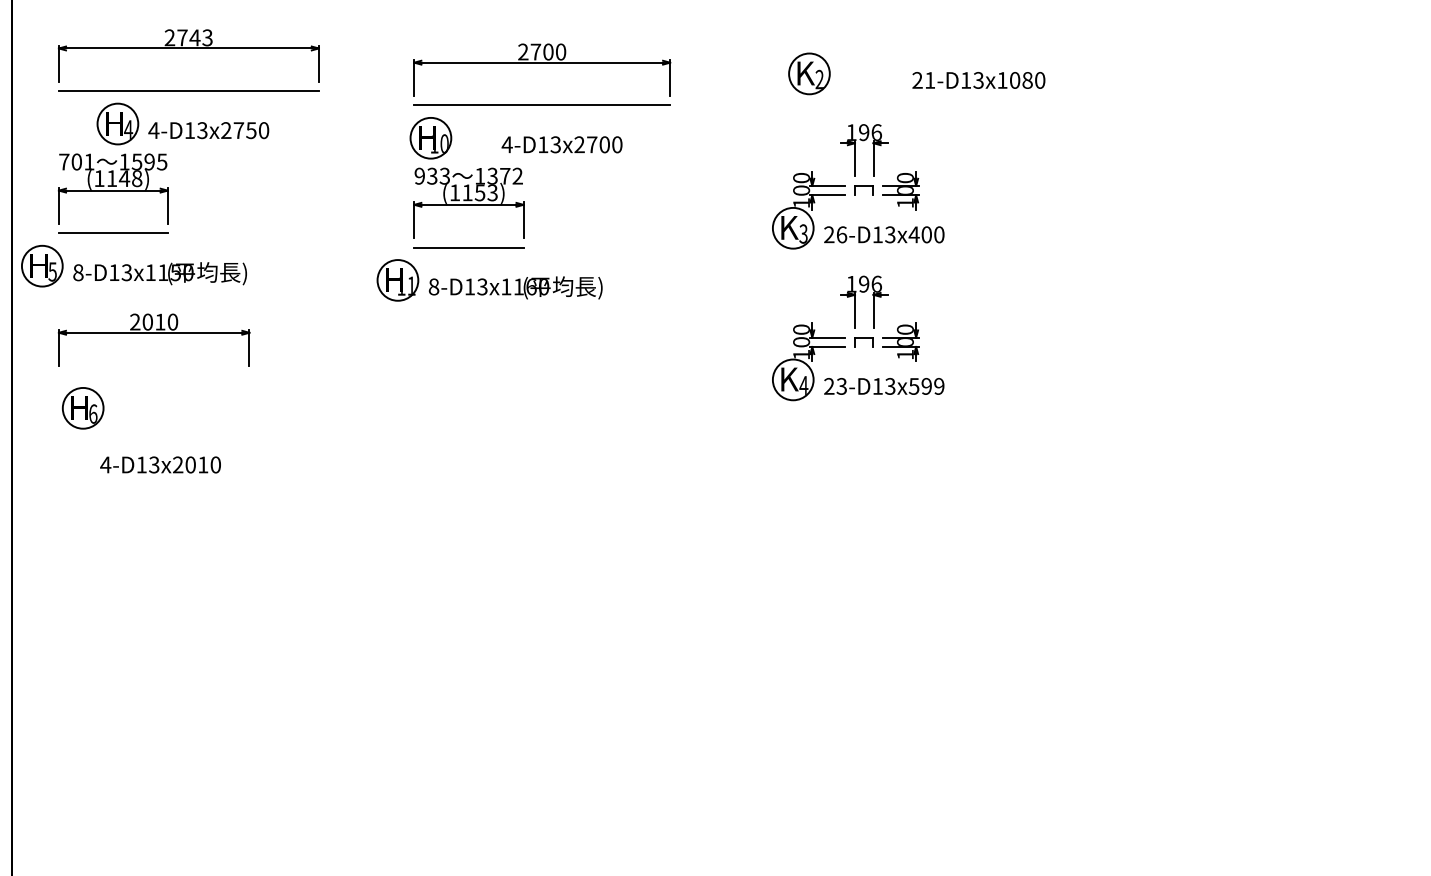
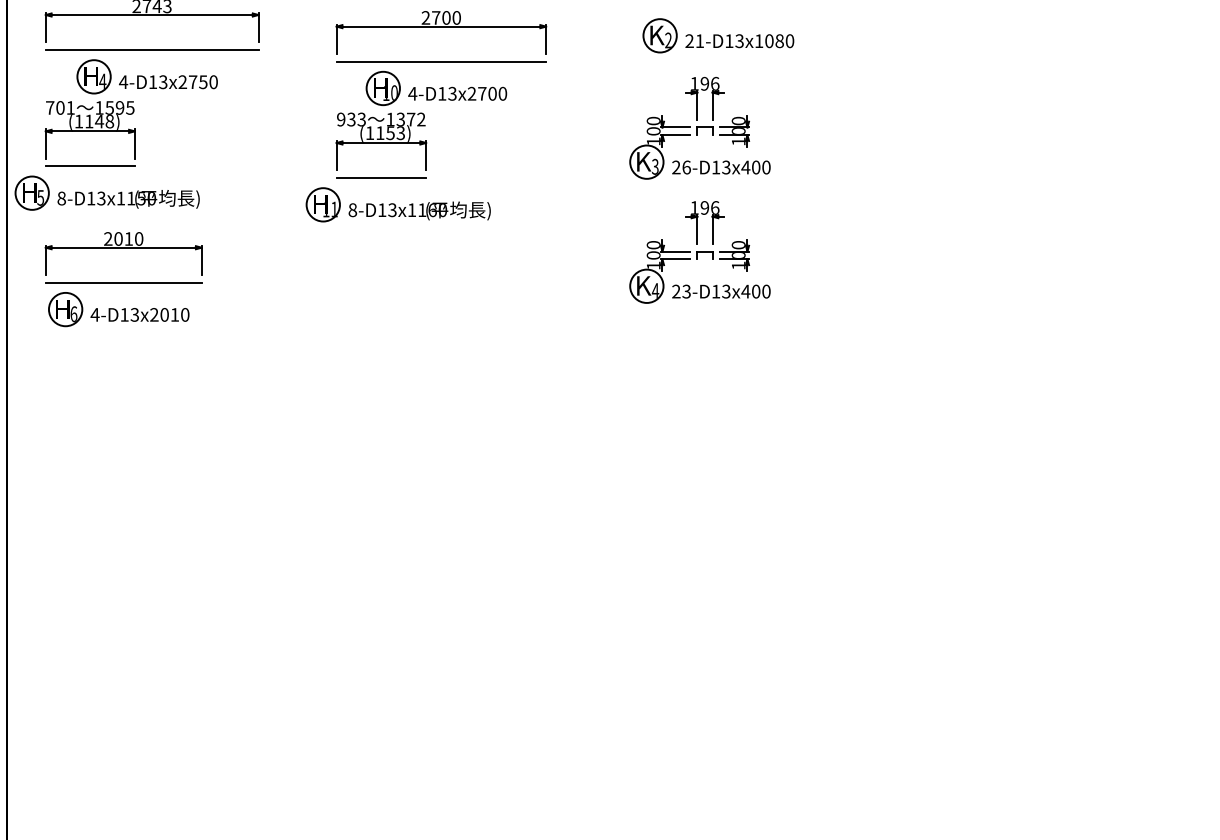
text: (978, 80) -> (739, 41), moved
part: (429, 138) -> (382, 88), moved
line: (153, 375) -> (123, 282), added
text: (925, 386) -> (755, 291), 23-D13x599 -> 23-D13x400
text: (159, 464) -> (139, 314), moved

